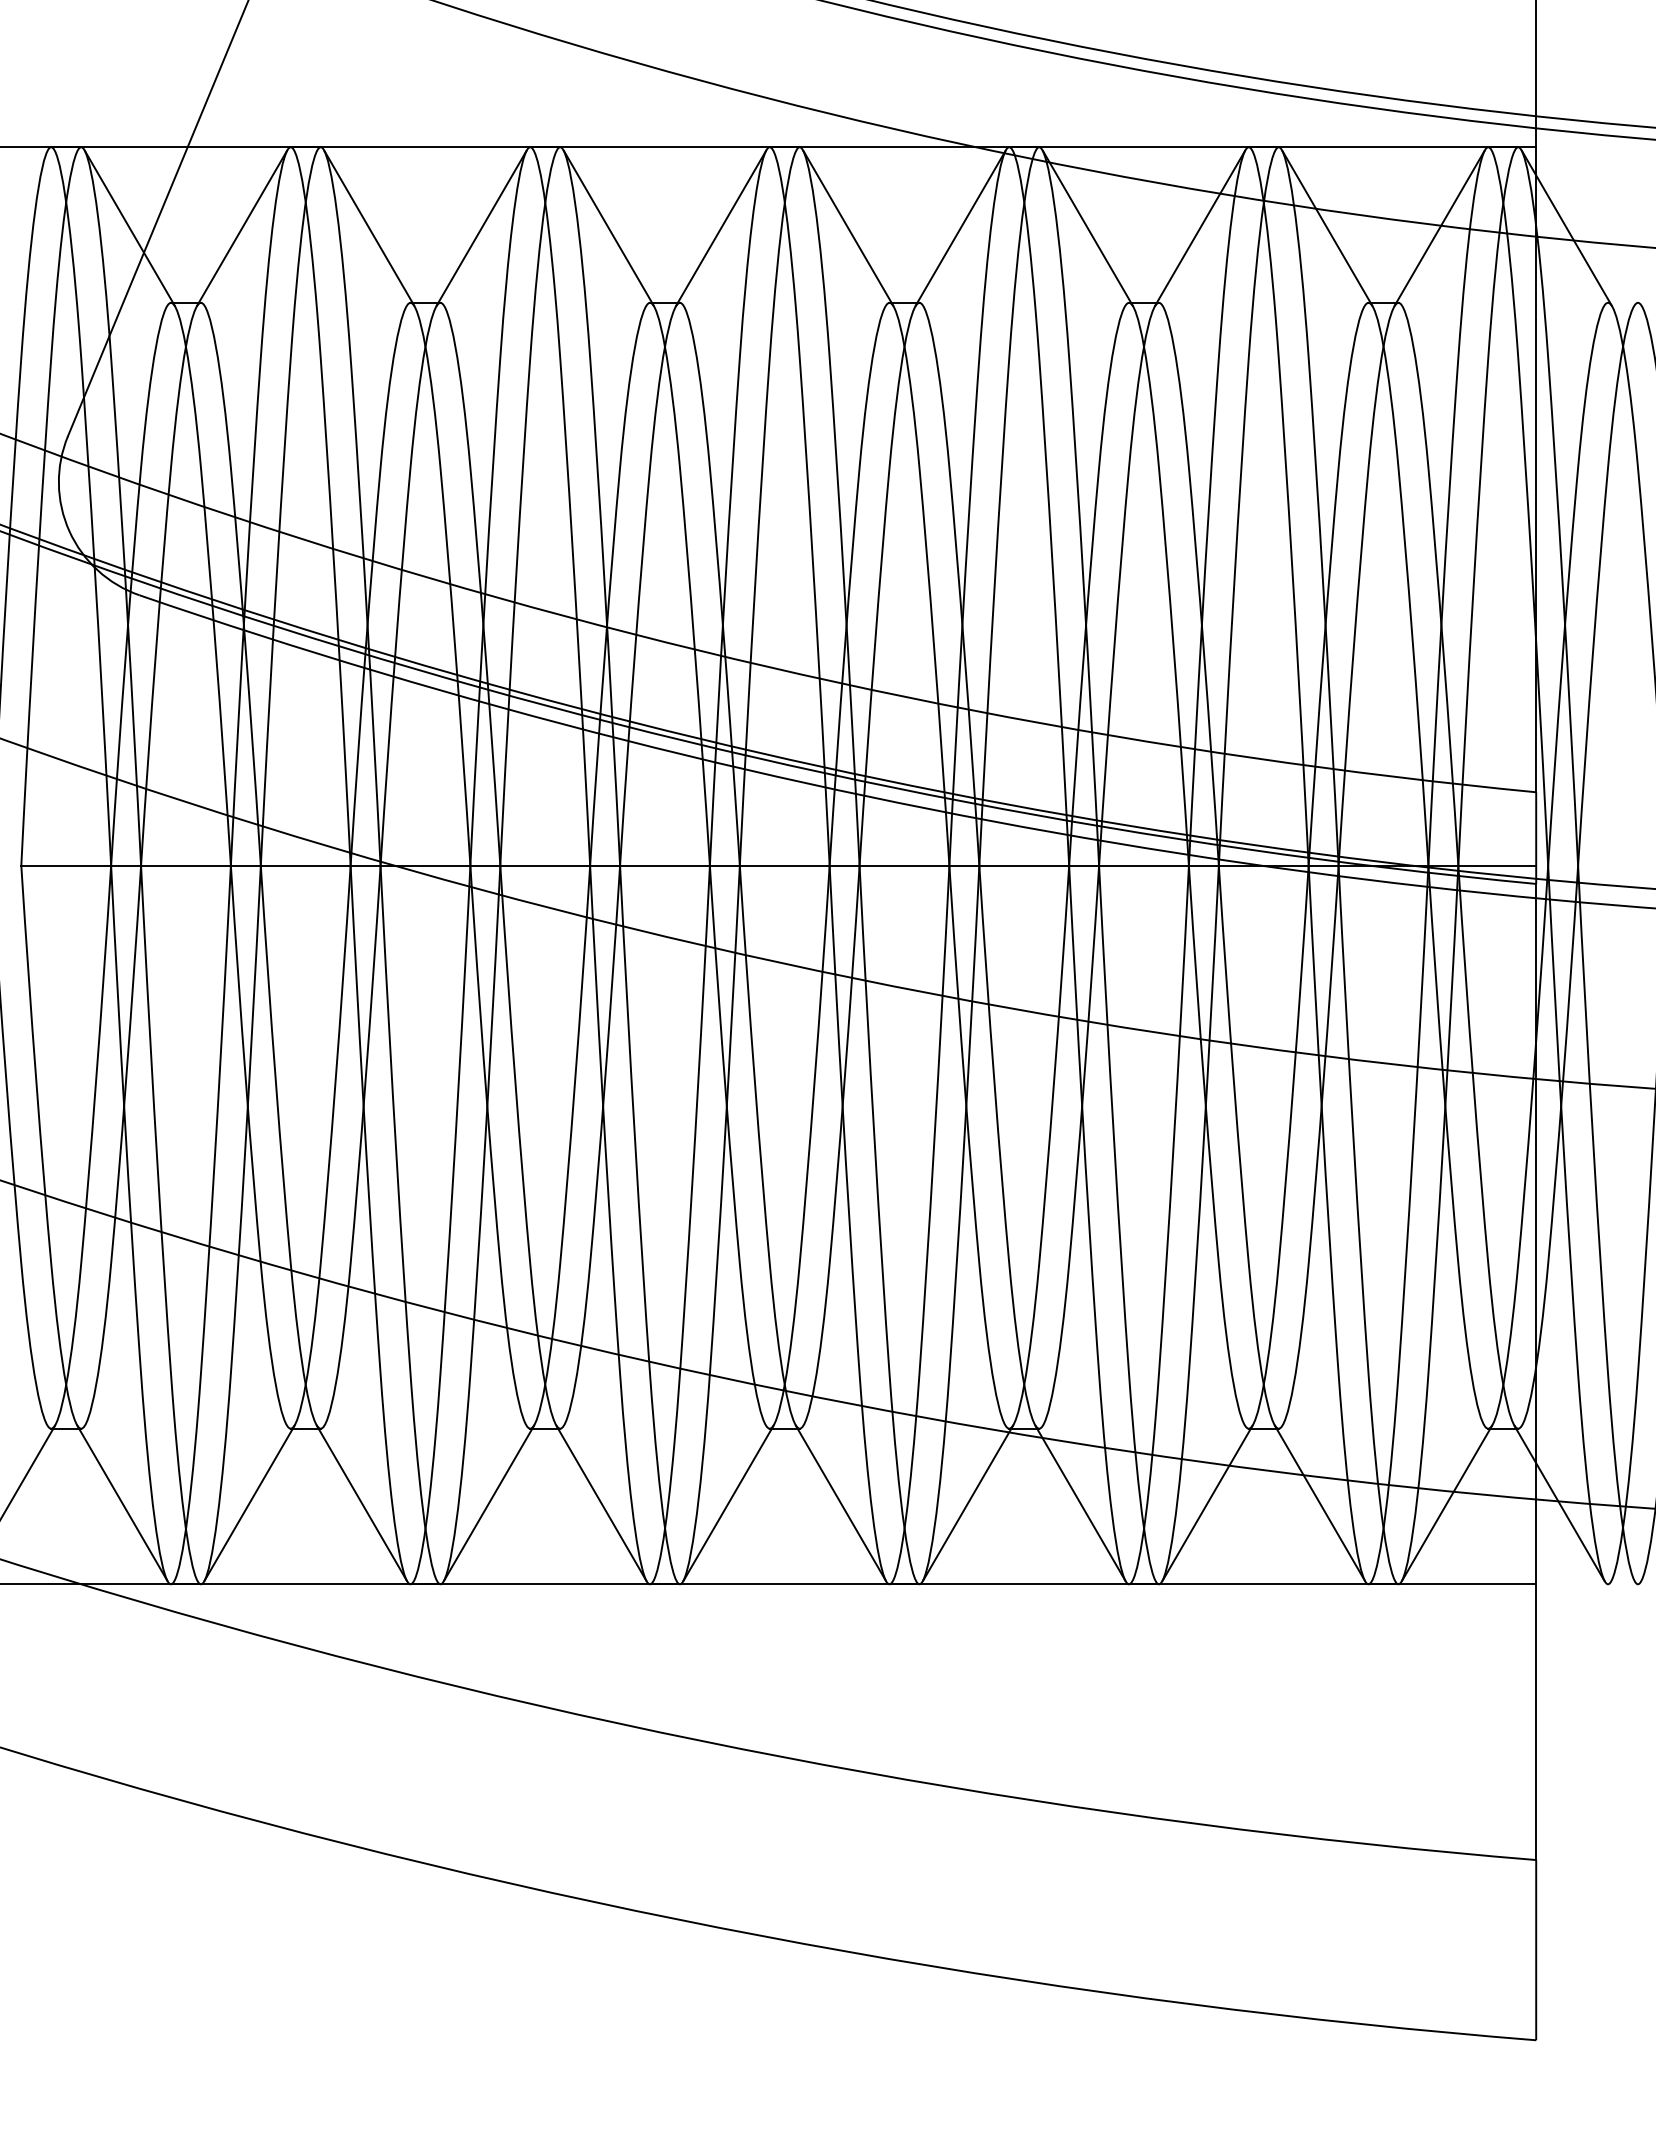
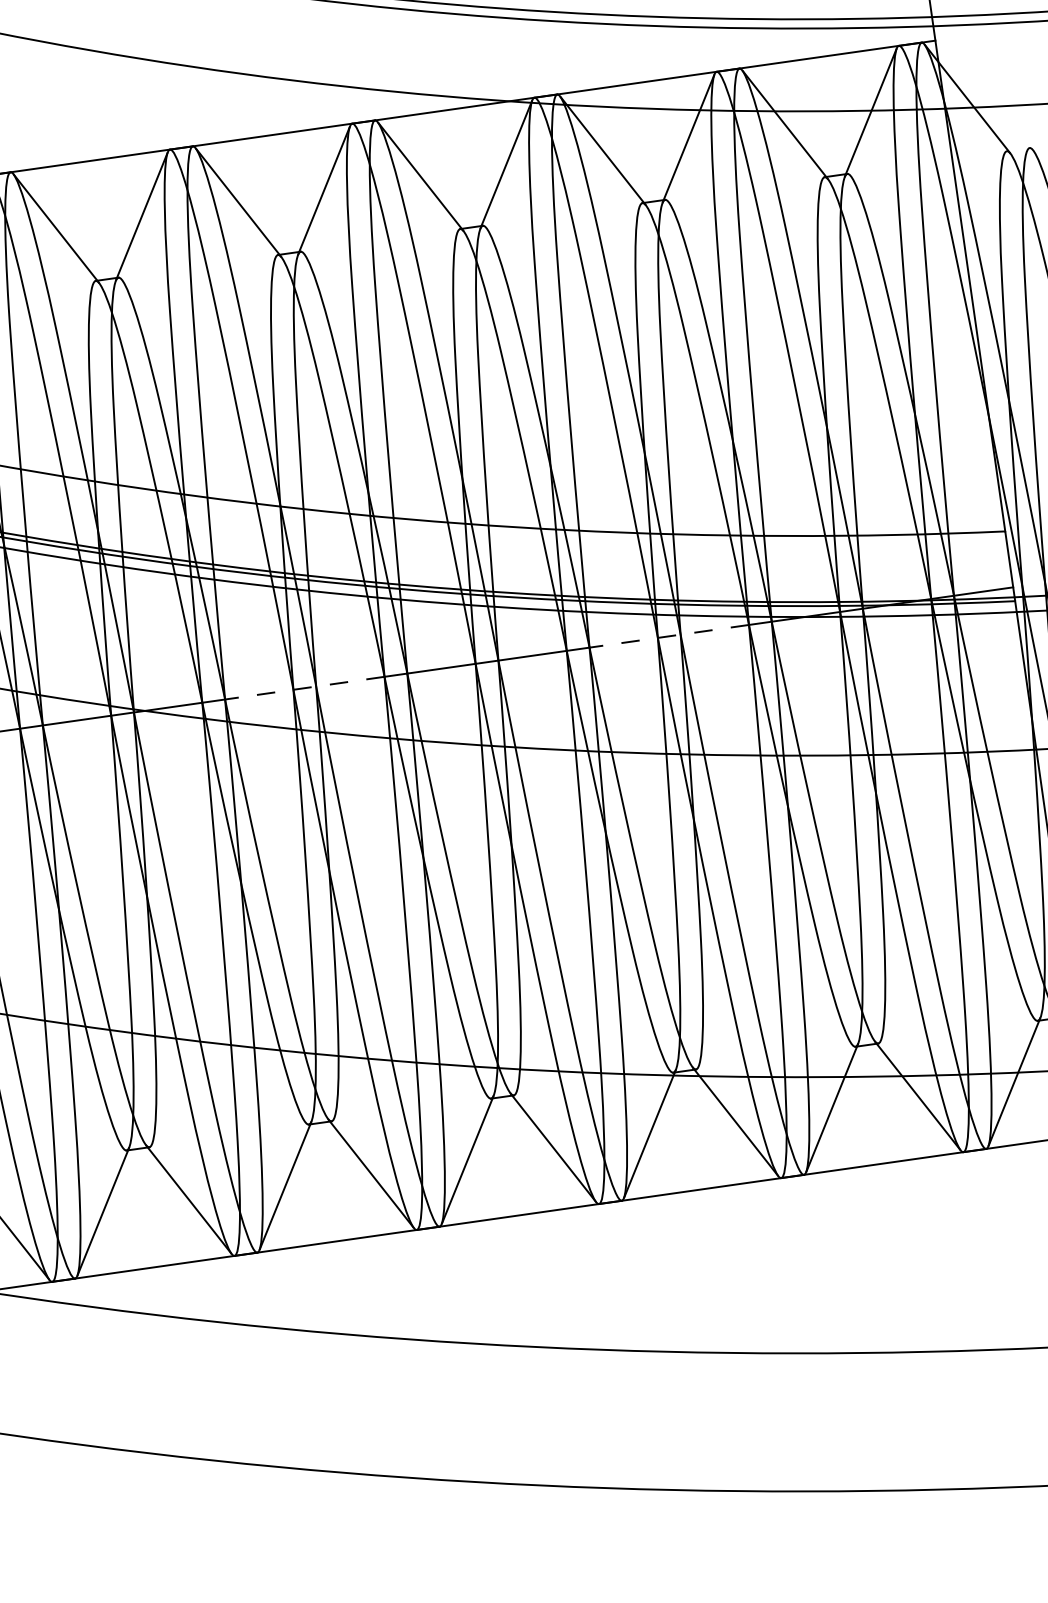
line: (605, 865) -> (305, 687), solid -> dashed
line: (1084, 865) -> (669, 636), solid -> dashed

